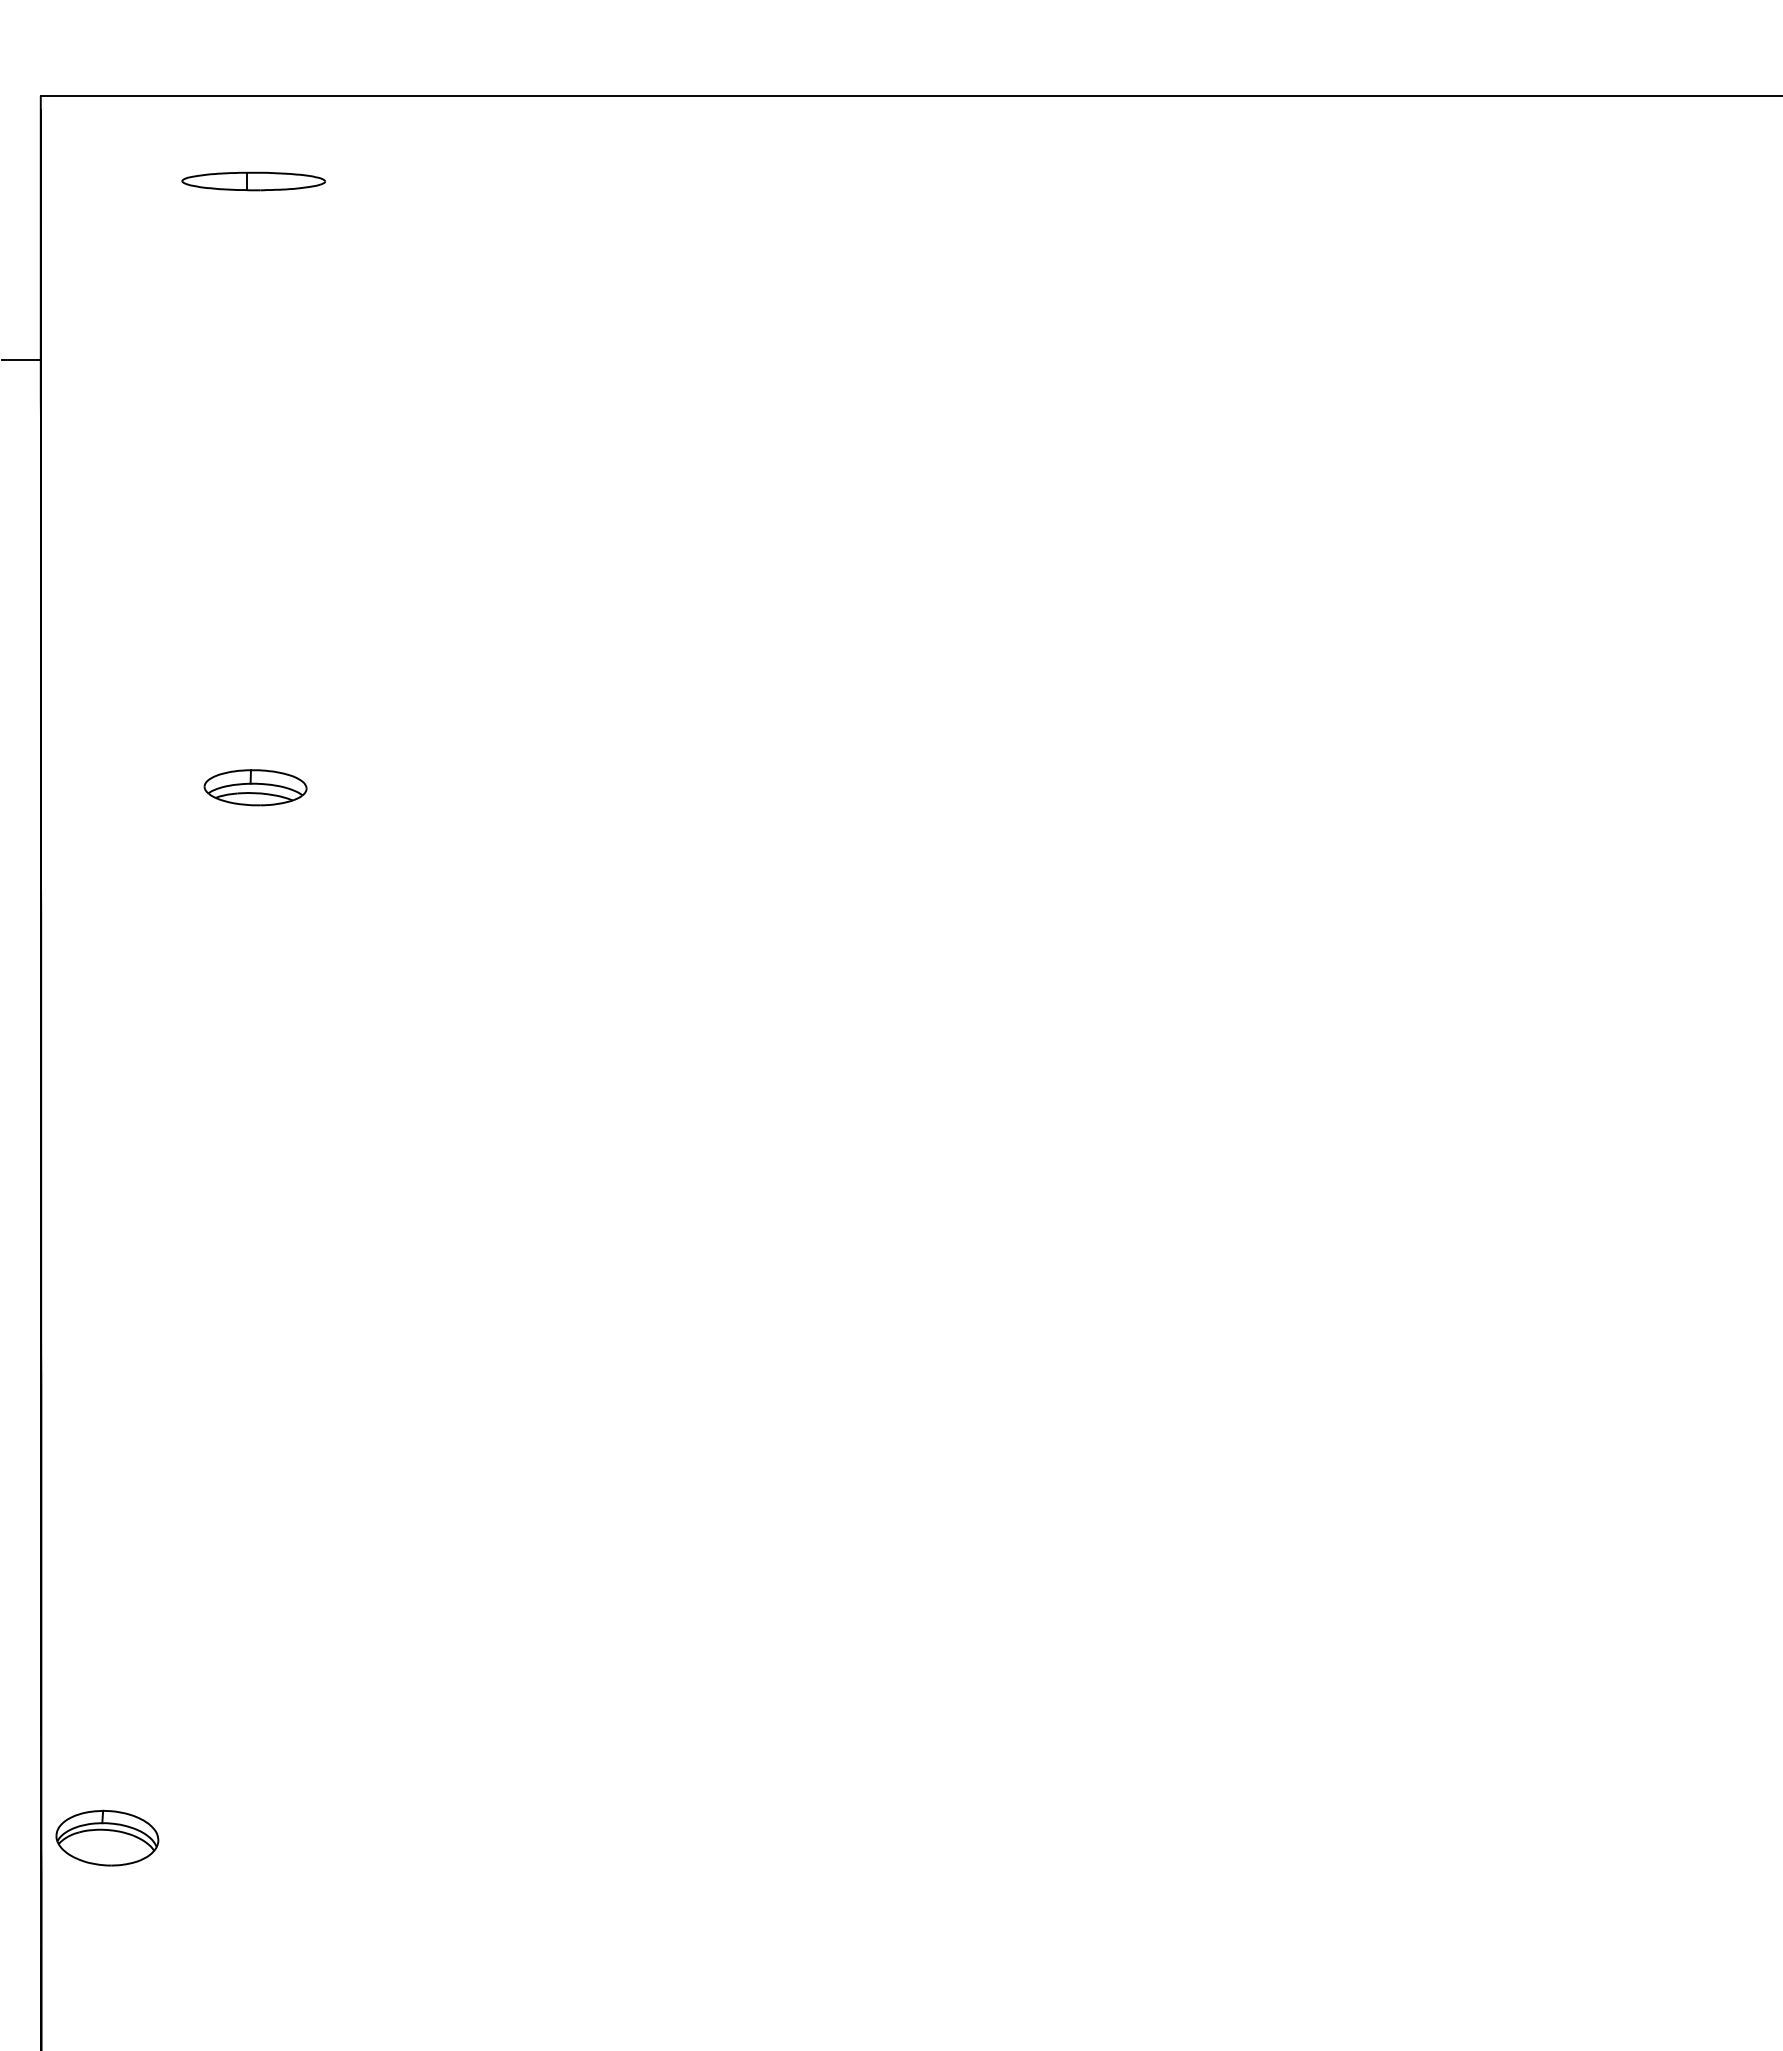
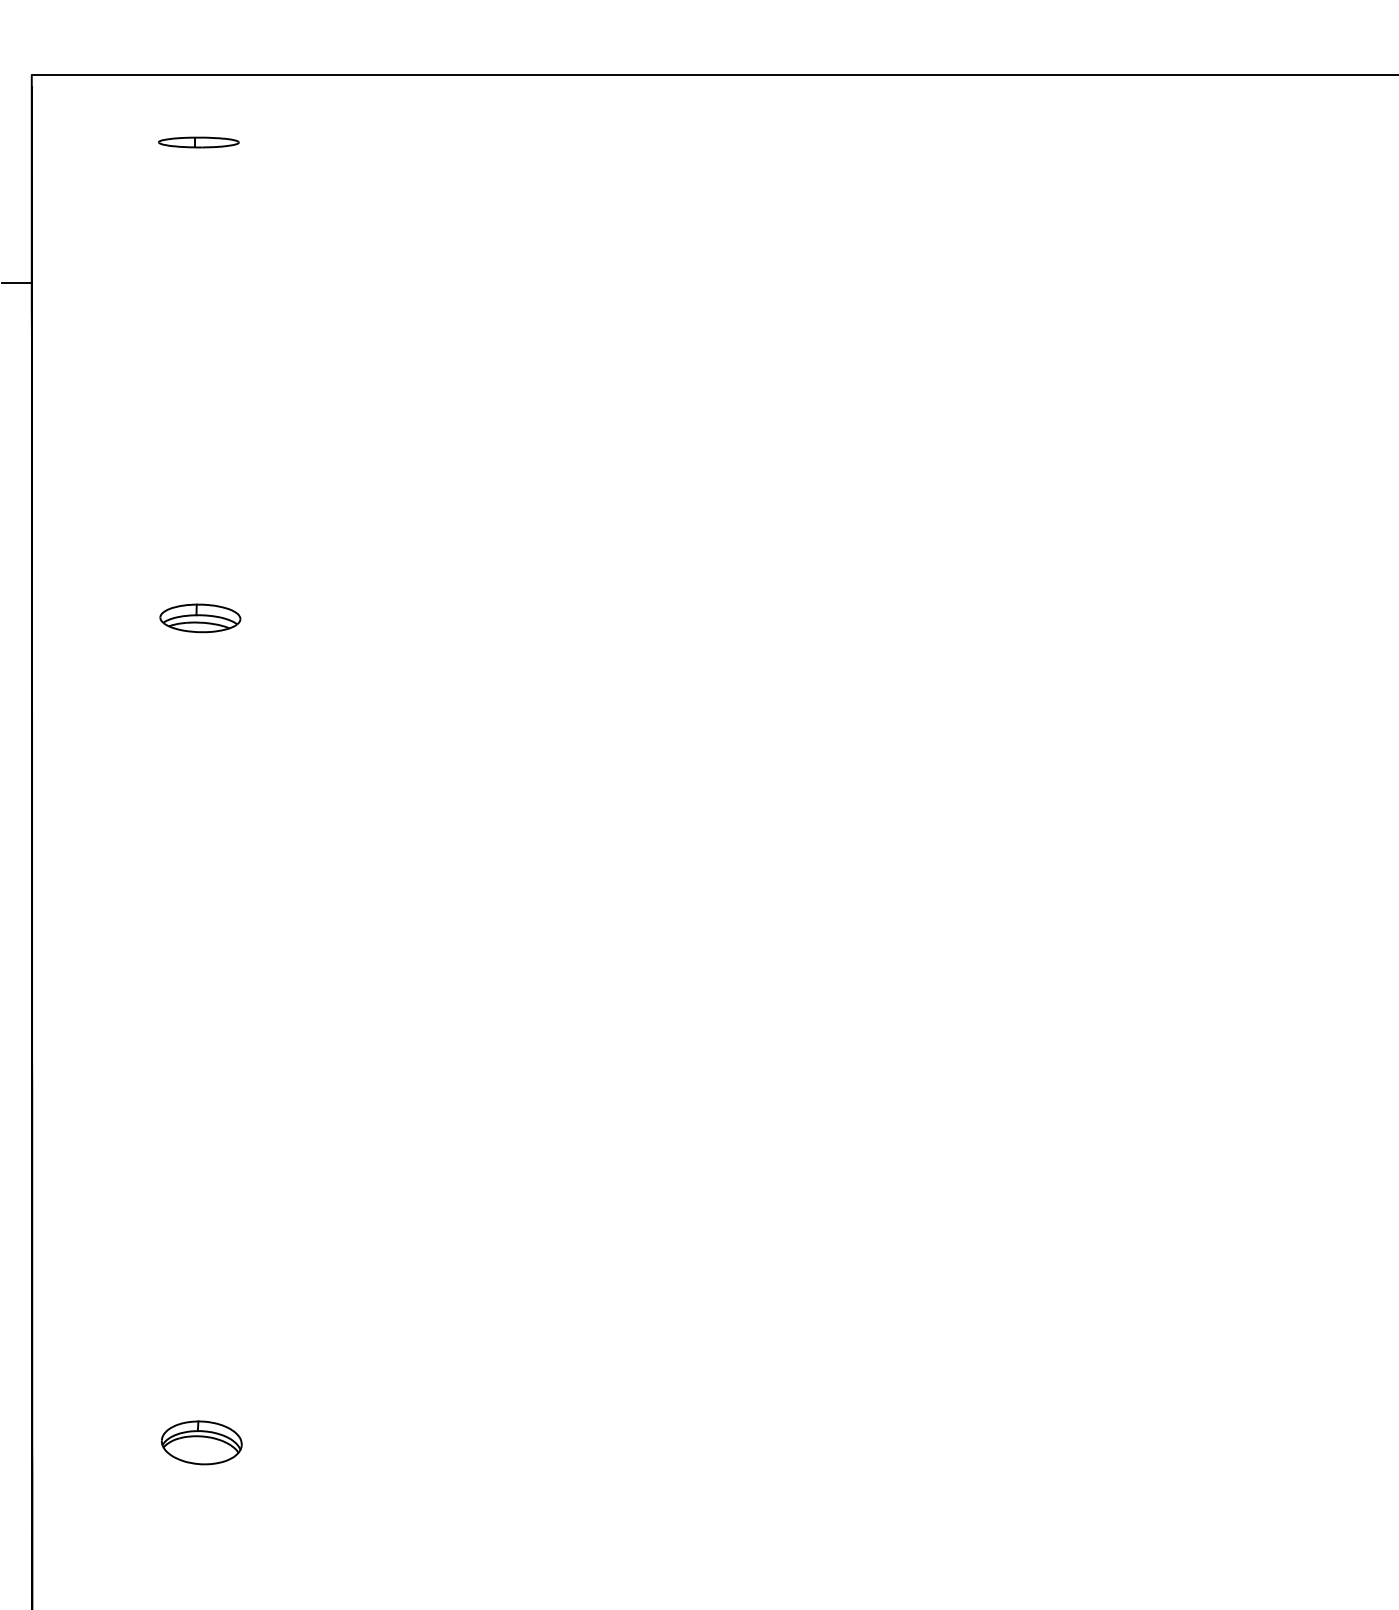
part: (253, 181) -> (198, 142), size x0.71
part: (107, 1837) -> (201, 1442), moved

